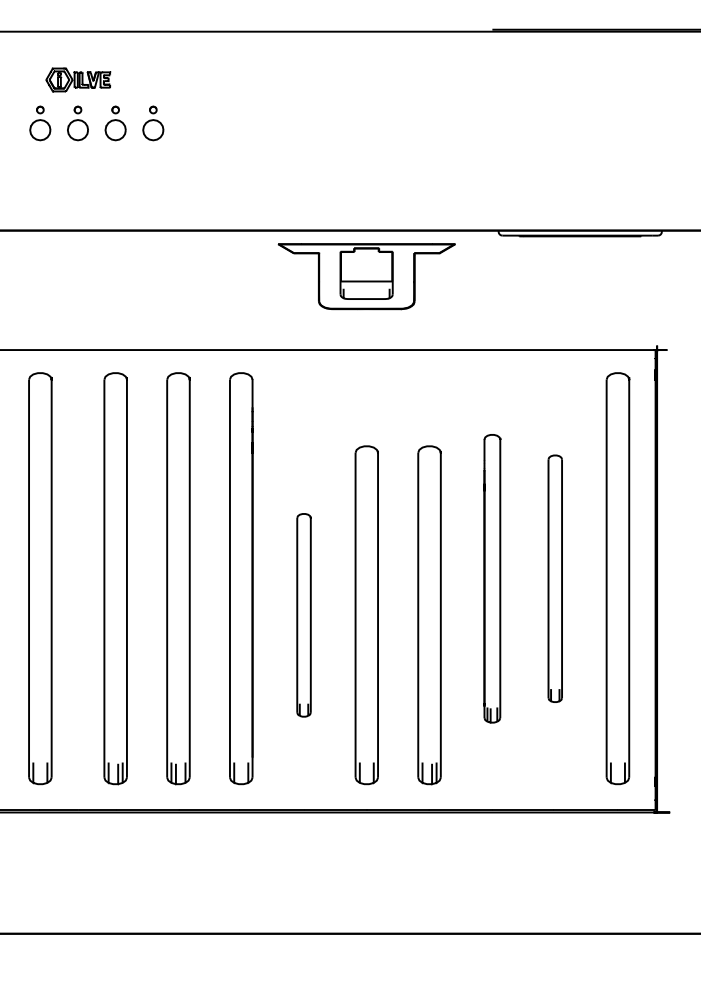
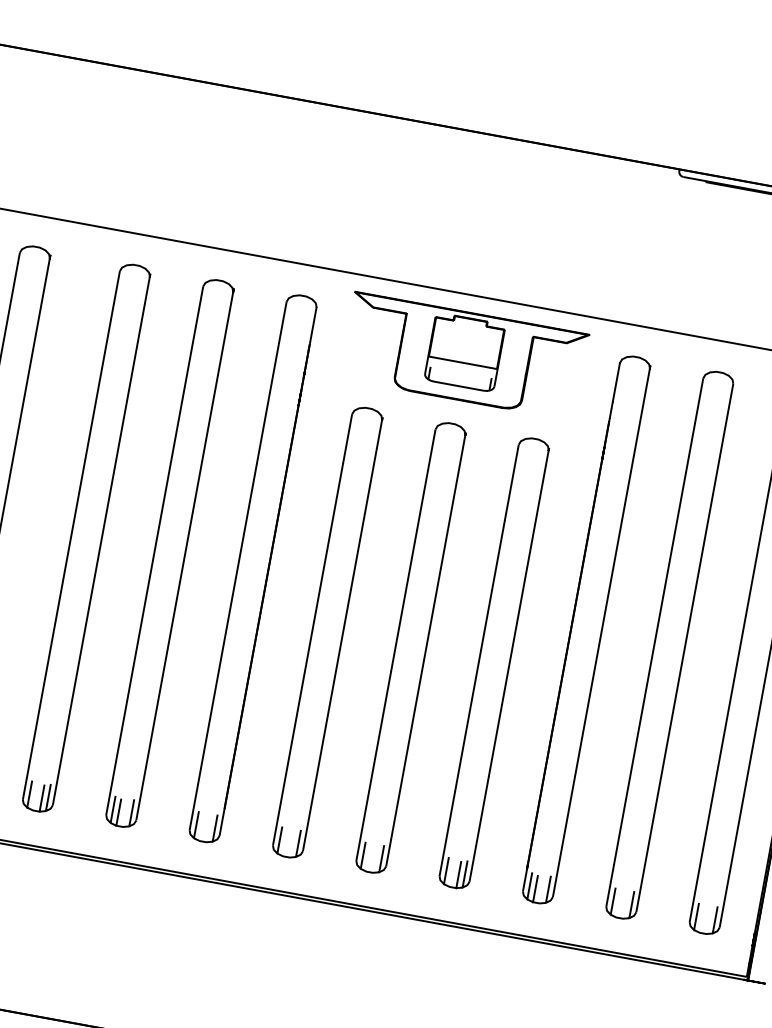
part: (366, 276) -> (464, 356), moved
part: (492, 578) -> (586, 629), size x1.43
part: (555, 578) -> (670, 645), size x1.67
part: (303, 615) -> (326, 632), size x1.67

